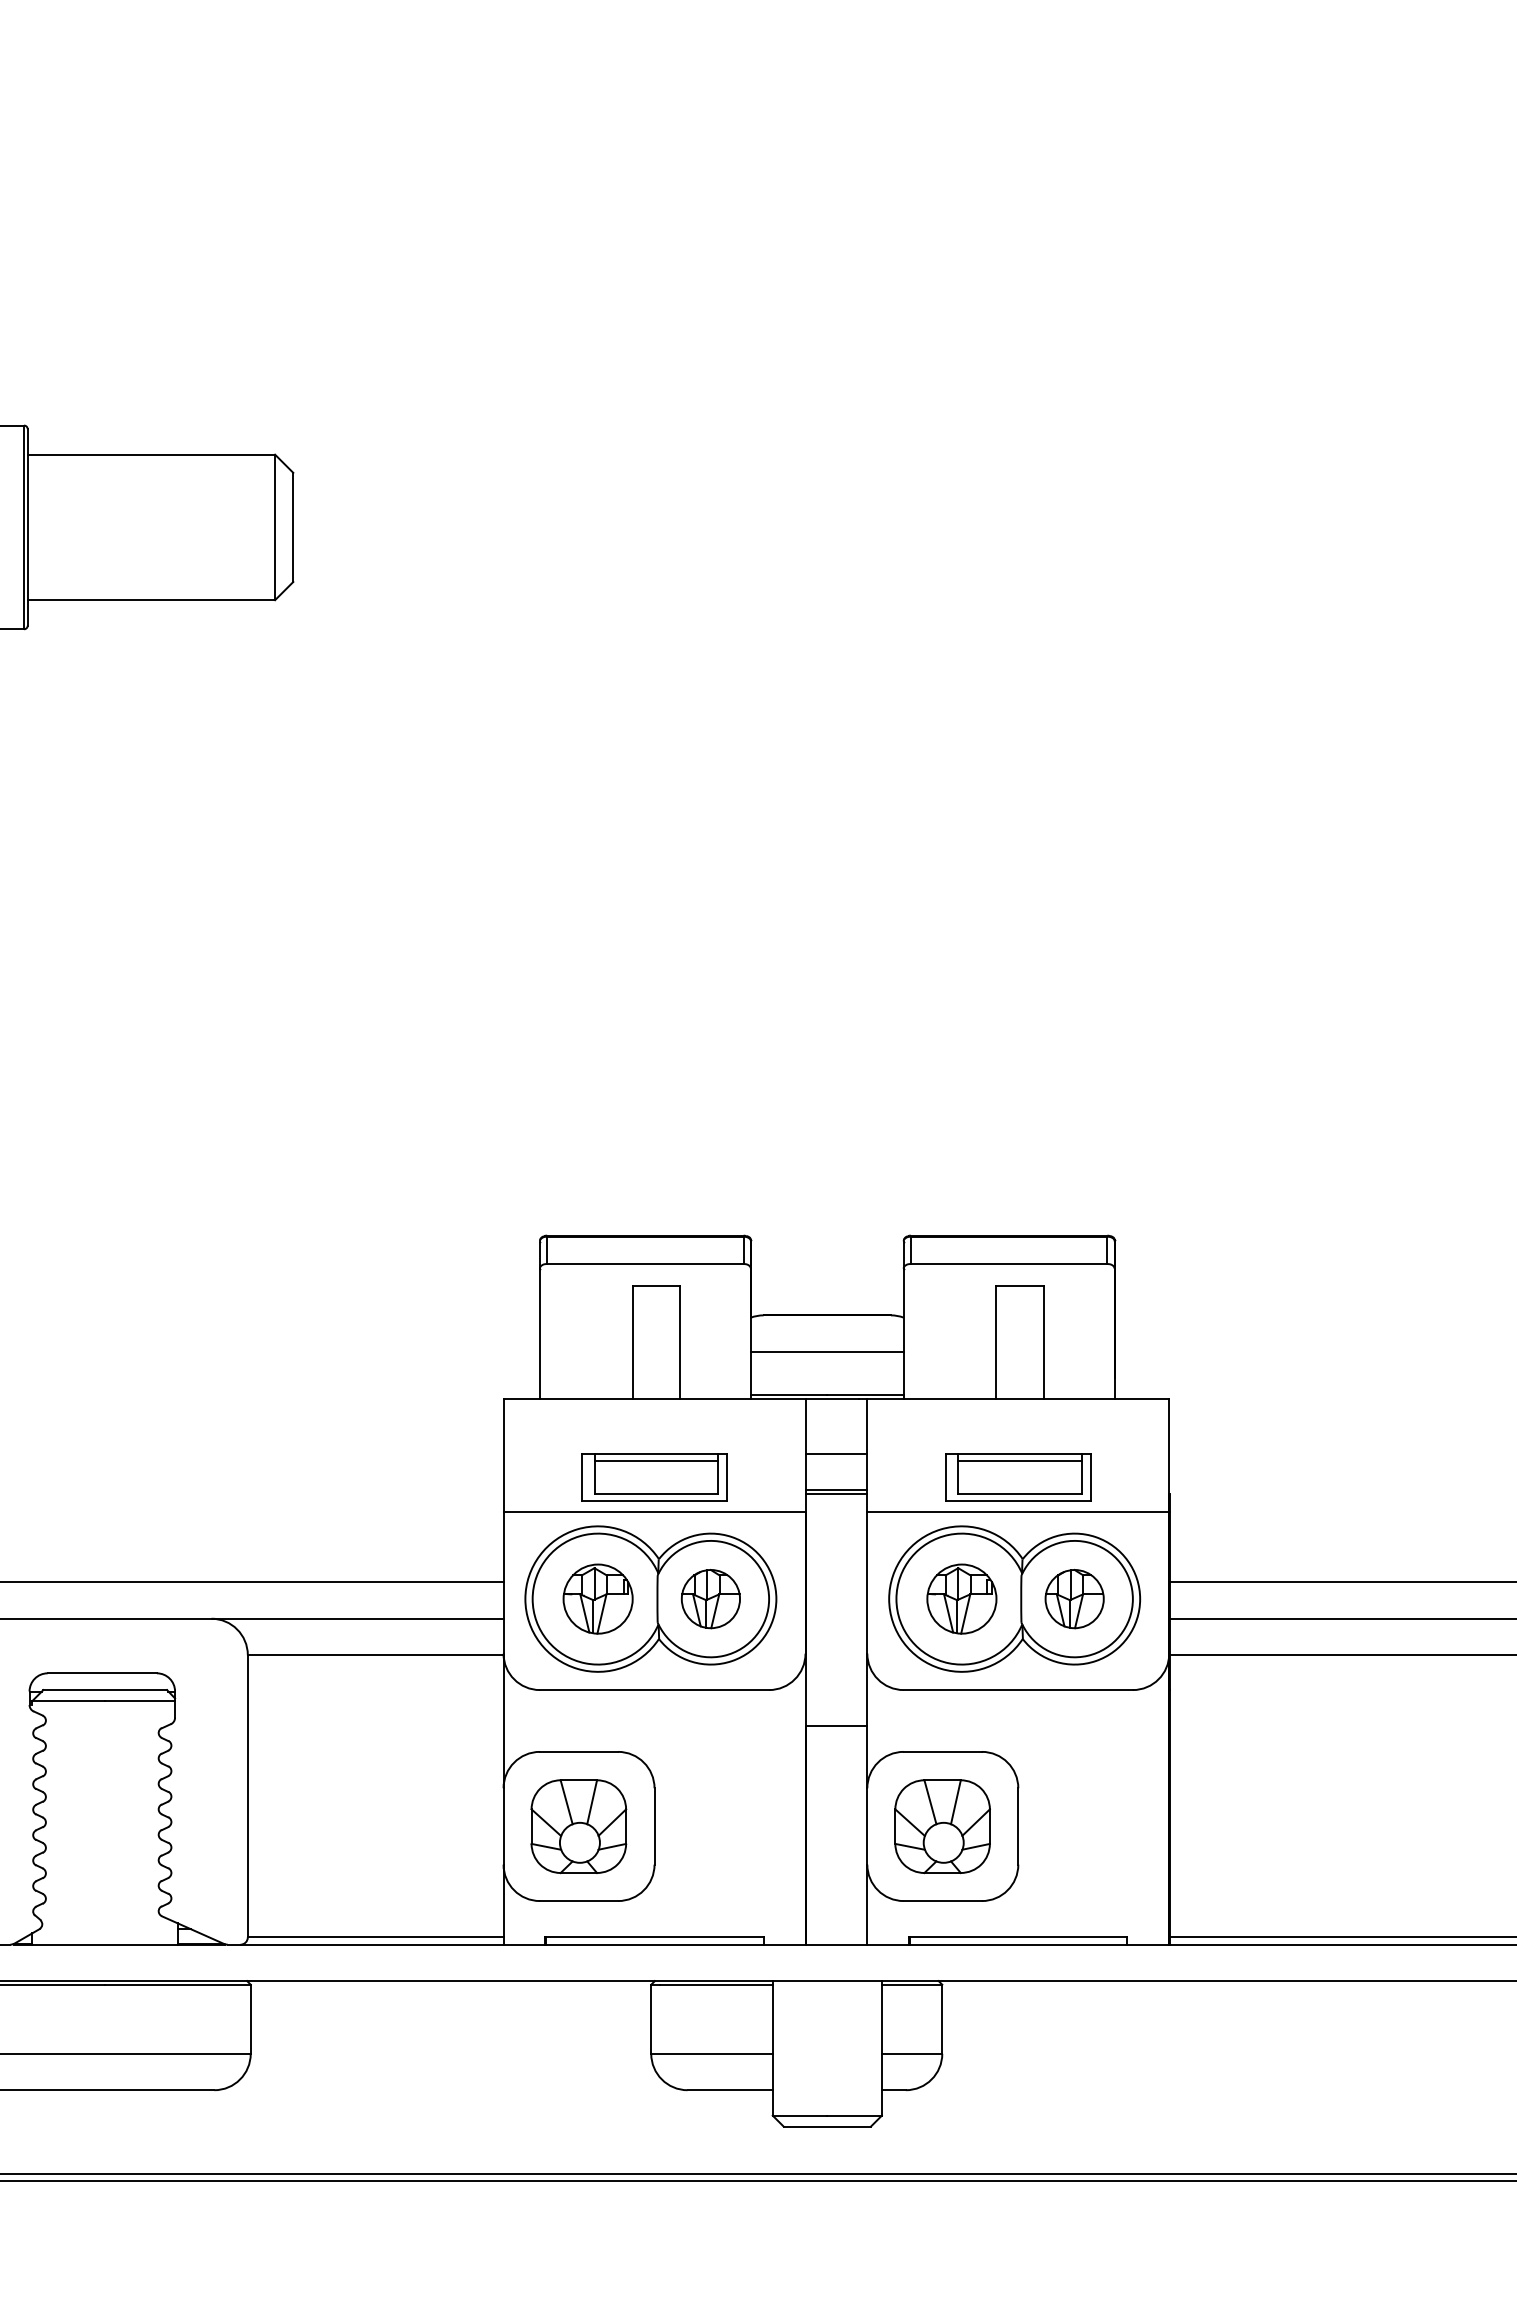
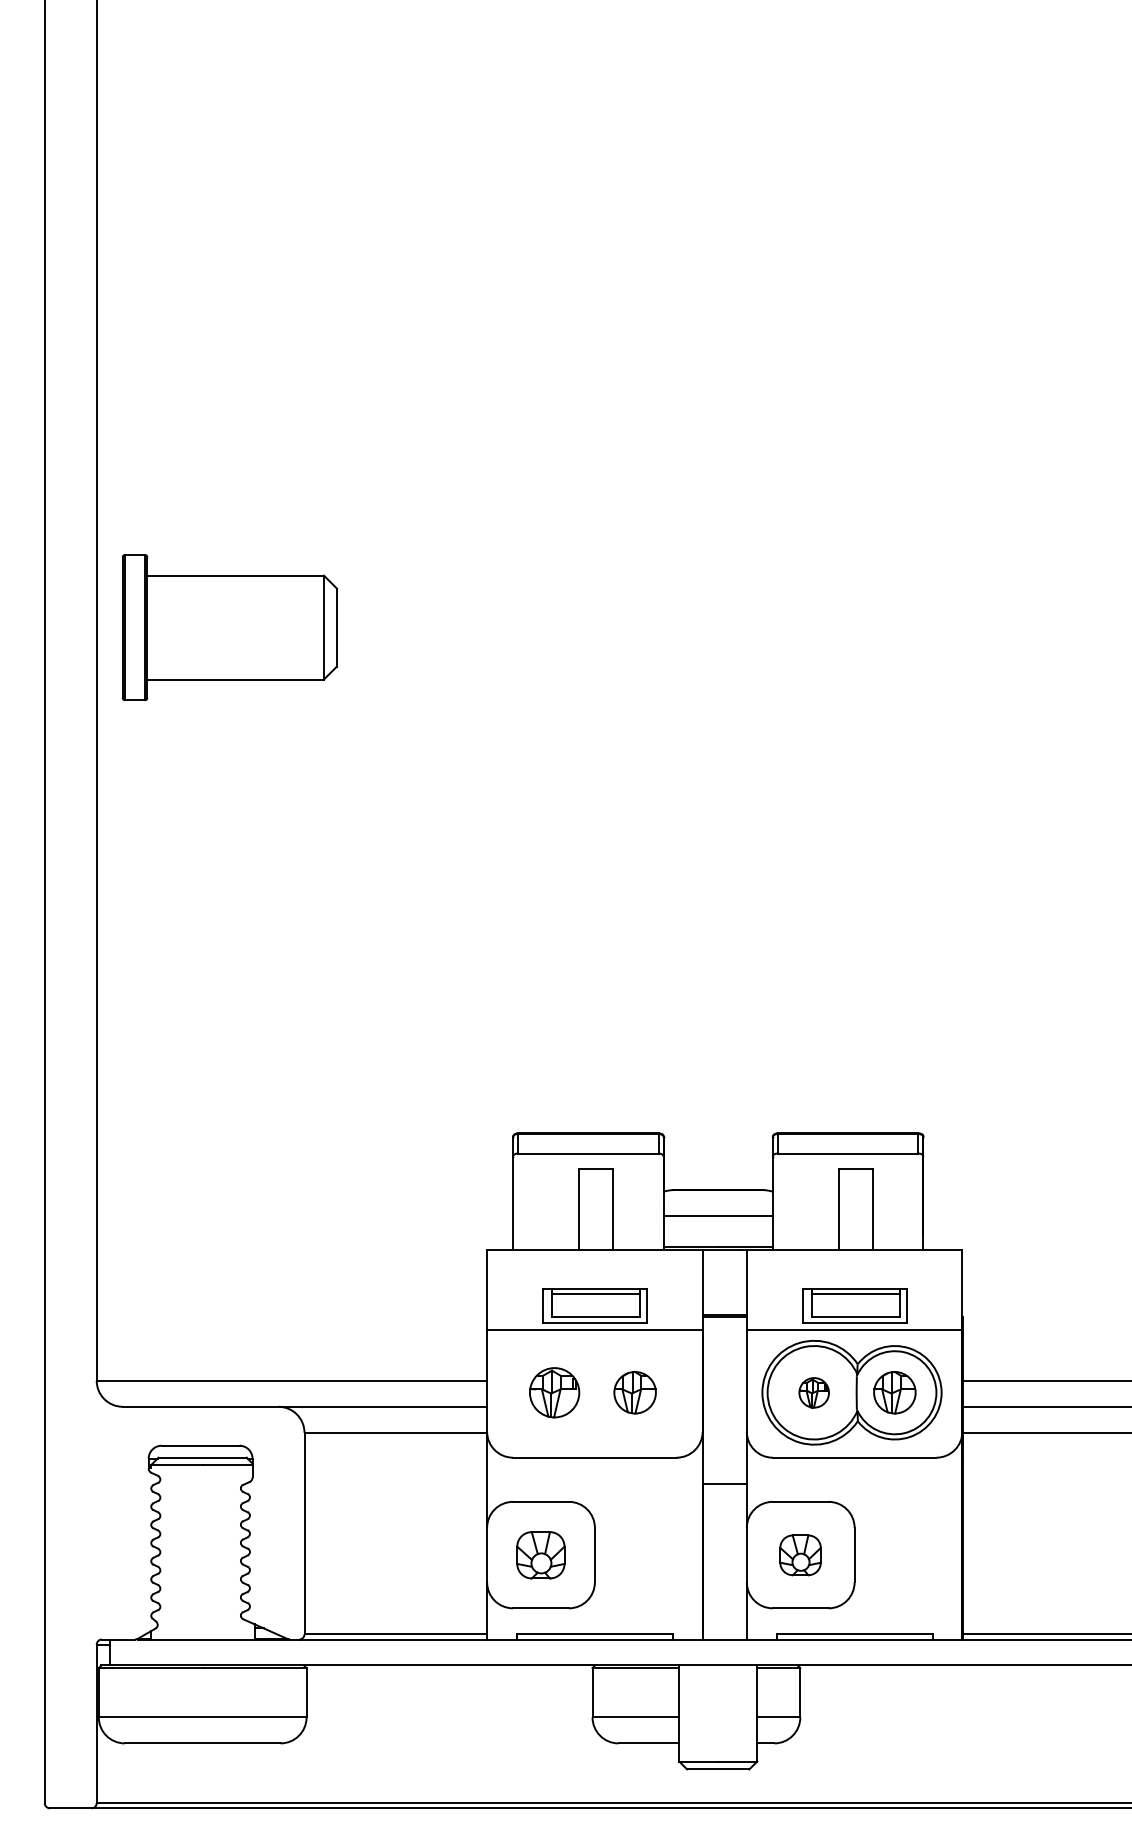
line: (836, 1453) -> (724, 1288), removed
part: (649, 1598) -> (591, 1392), removed
part: (960, 1598) -> (813, 1392), size x0.6
part: (578, 1827) -> (540, 1555), size x0.7
part: (942, 1827) -> (800, 1555), size x0.6

